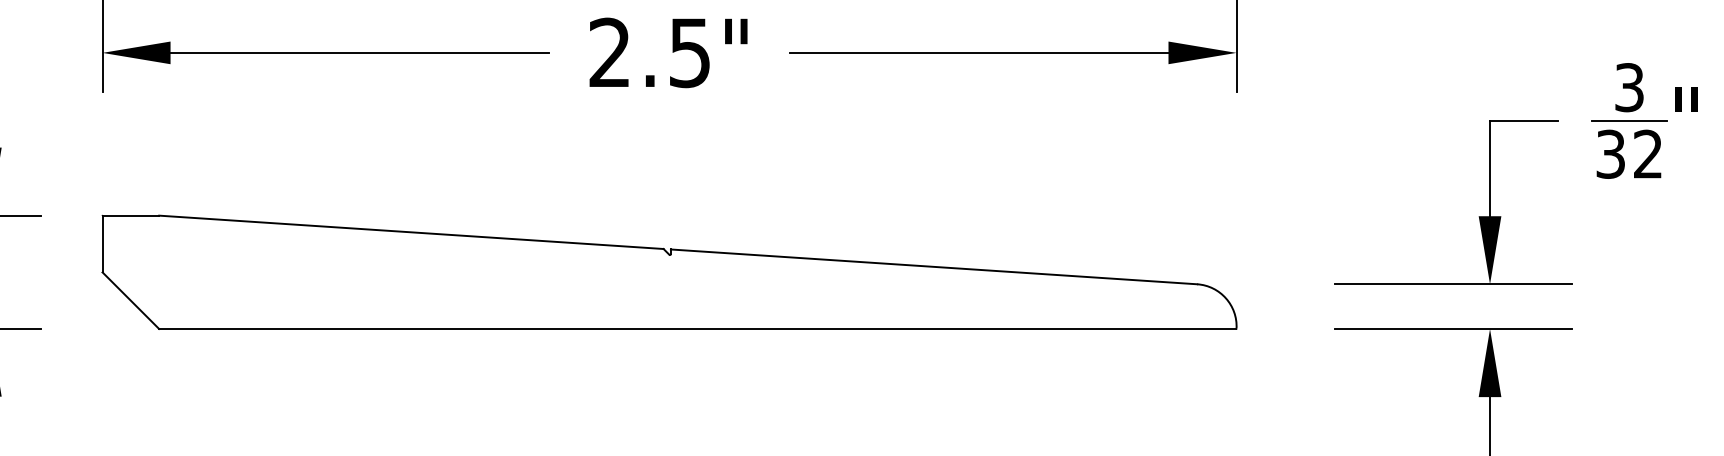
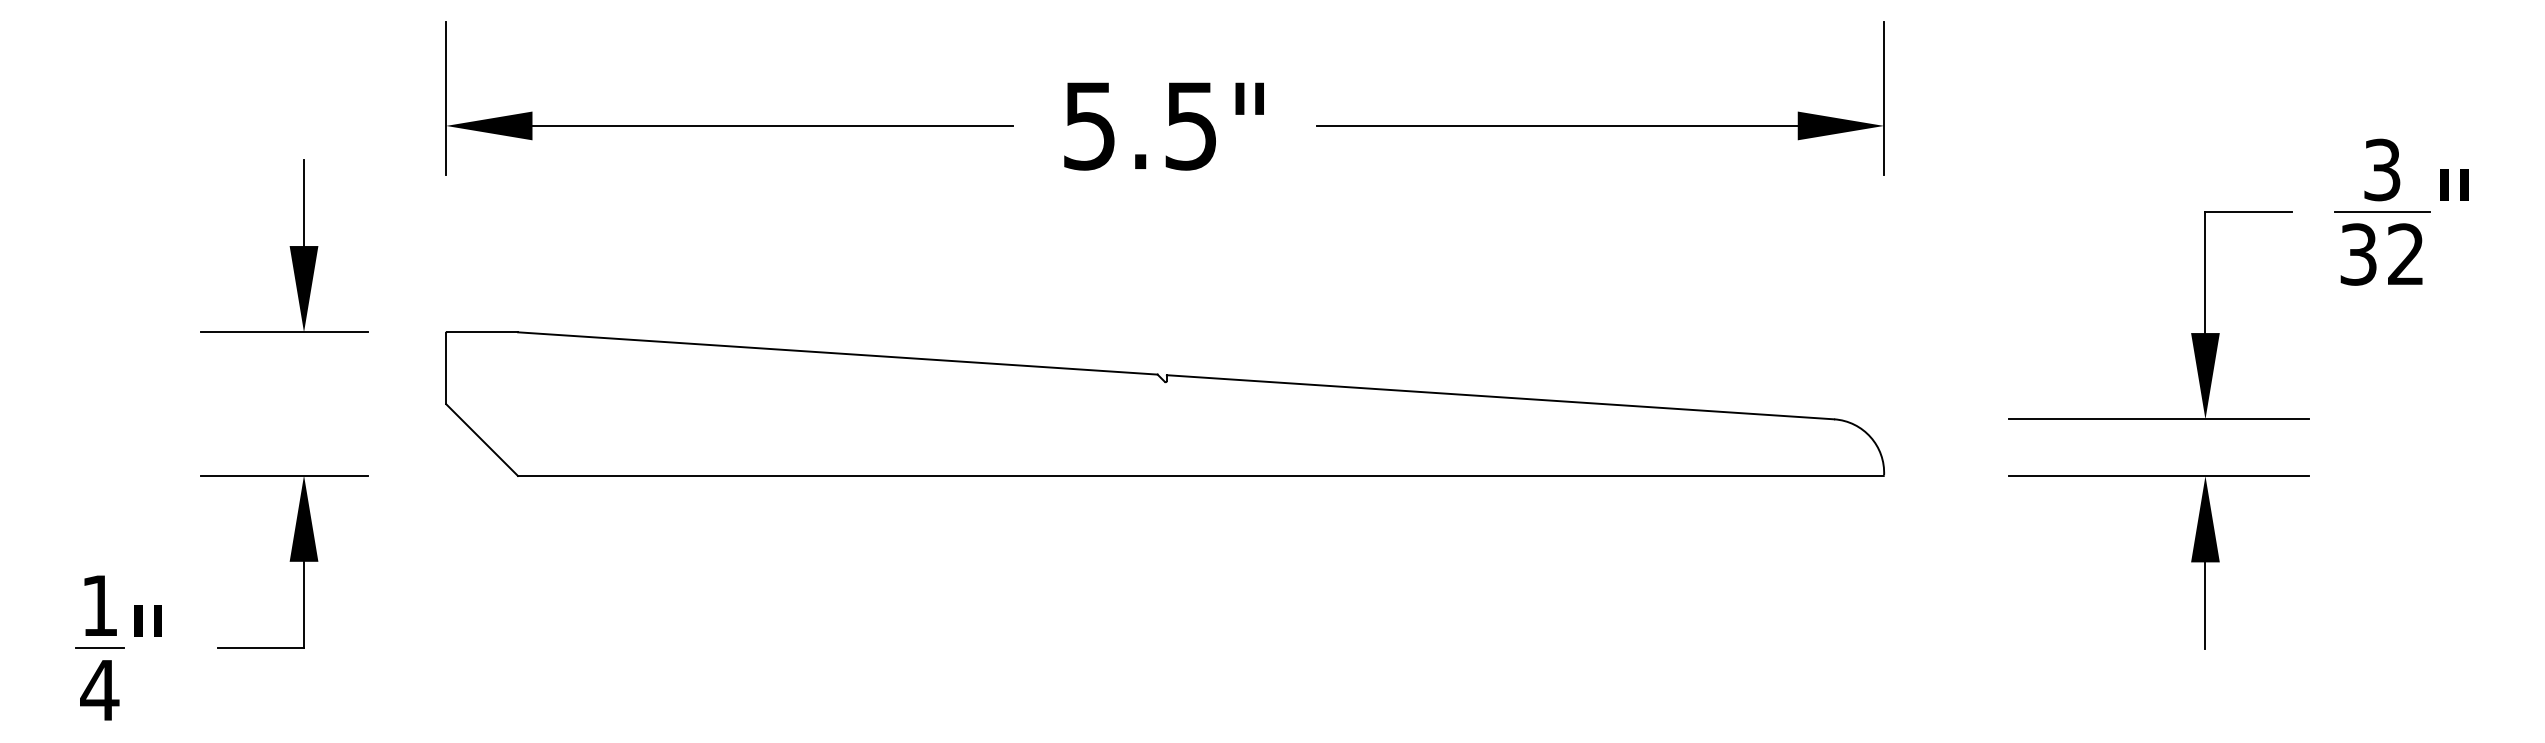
text: (609, 52) -> (1088, 125), 2.5" -> 5.5"

